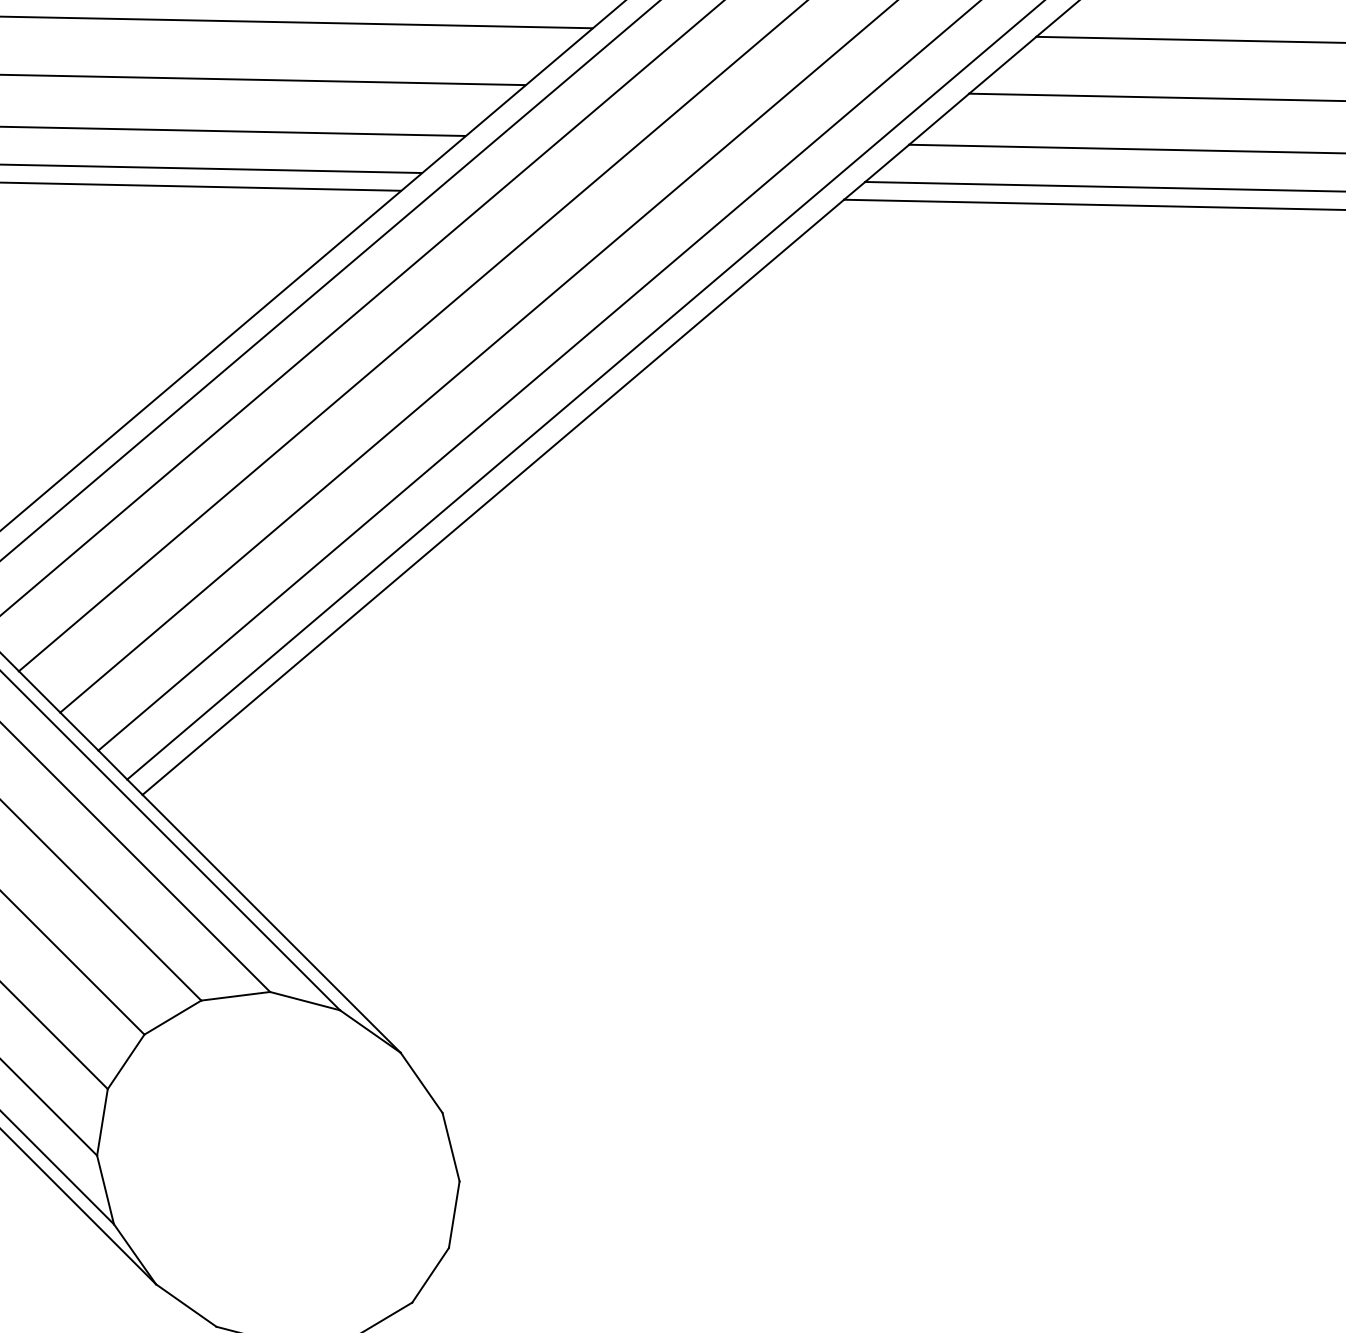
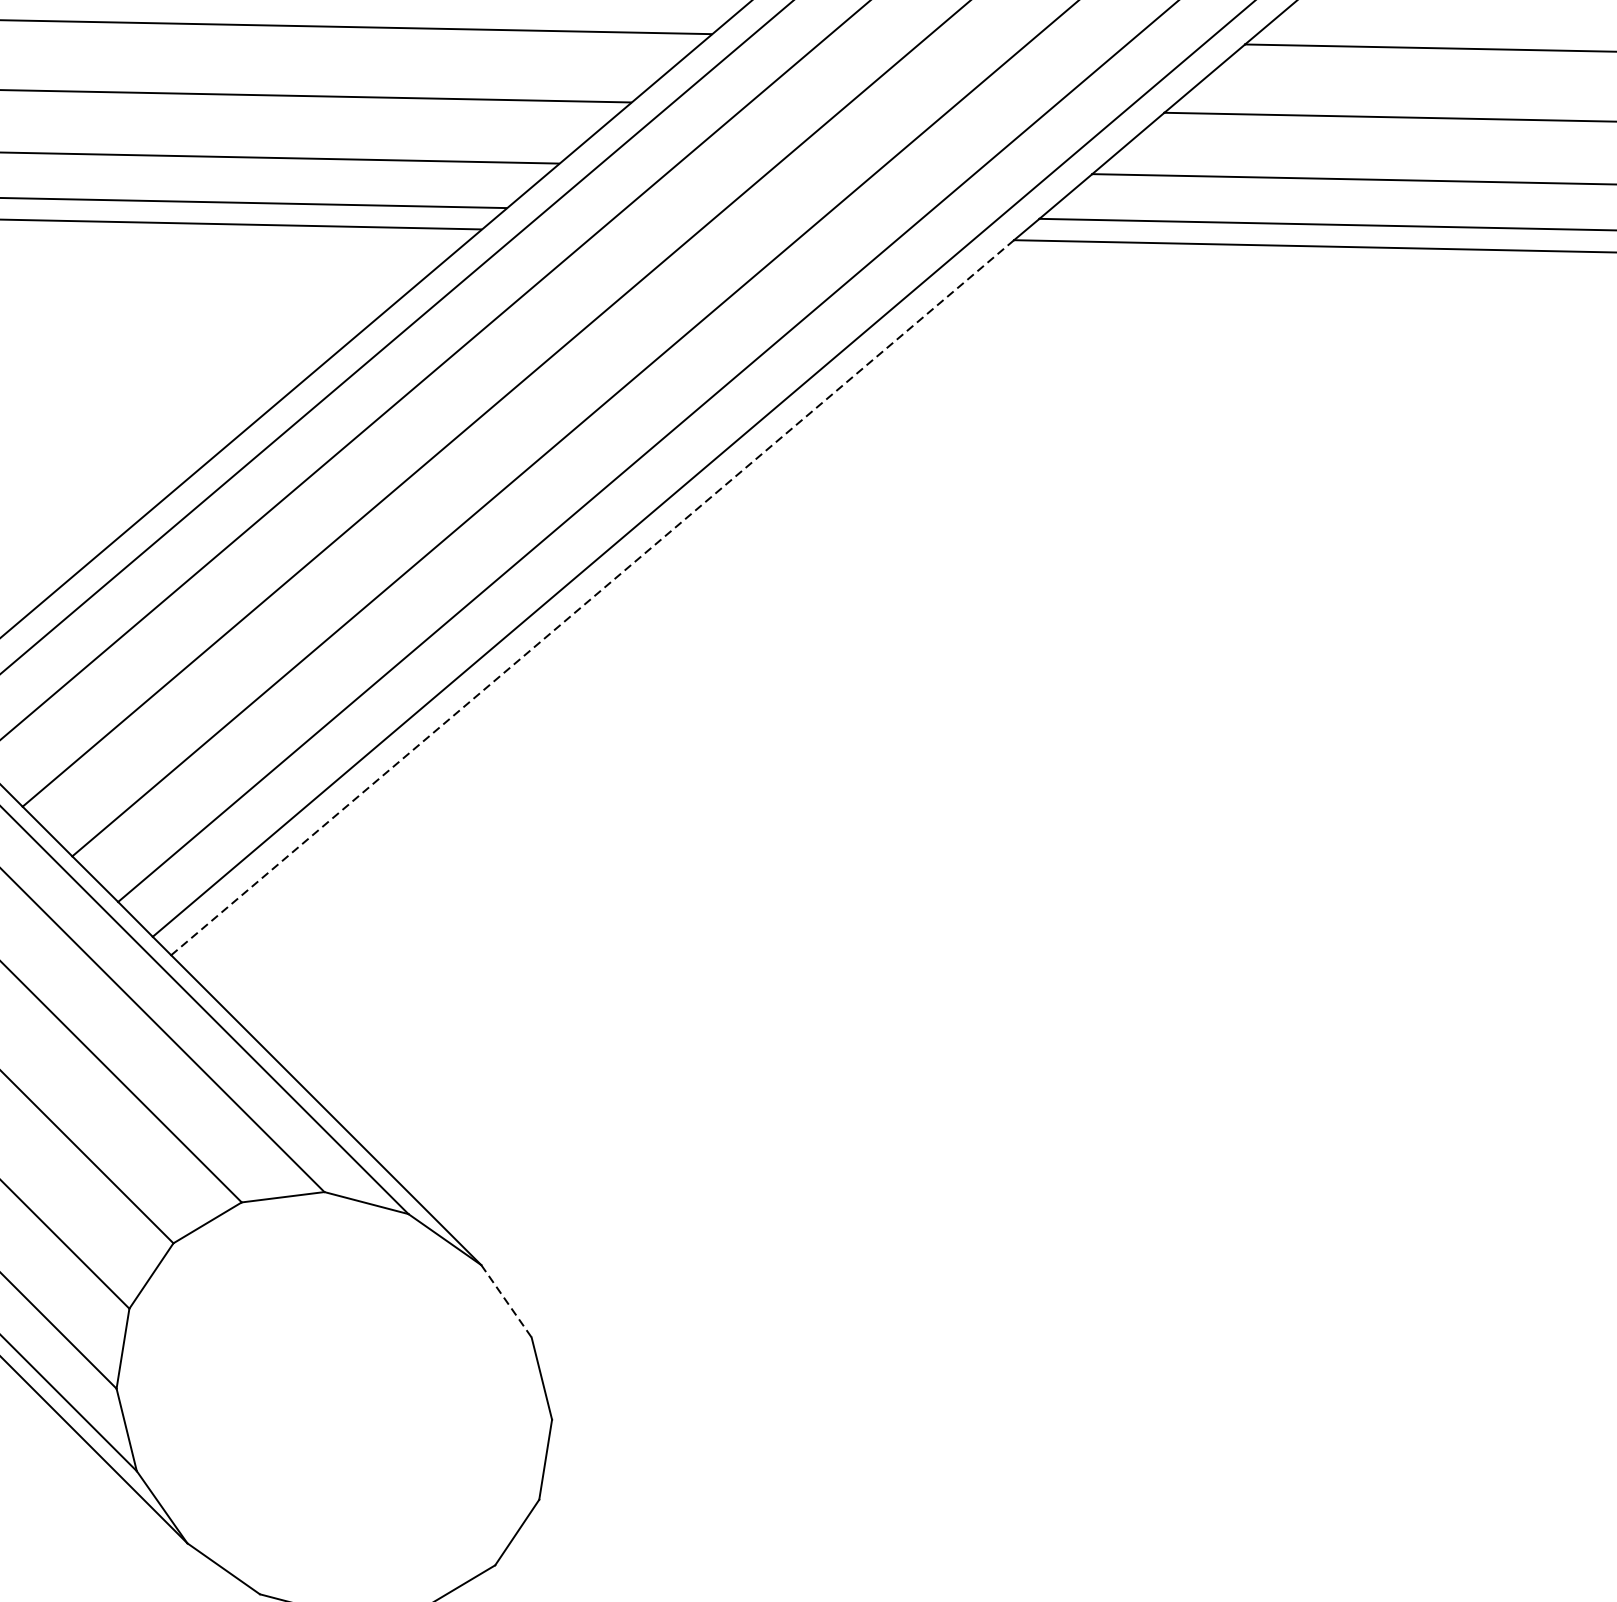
line: (493, 497) -> (592, 597), solid -> dashed
line: (421, 1082) -> (506, 1300), solid -> dashed

